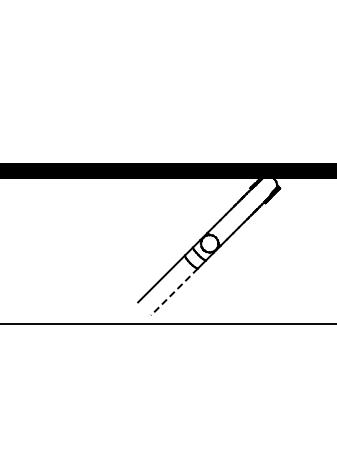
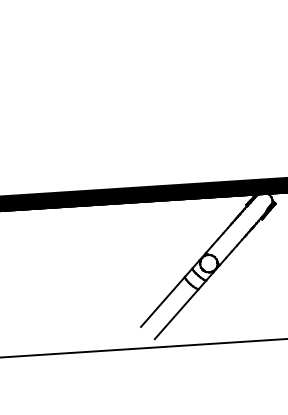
line: (174, 292) -> (176, 314), dashed -> solid

